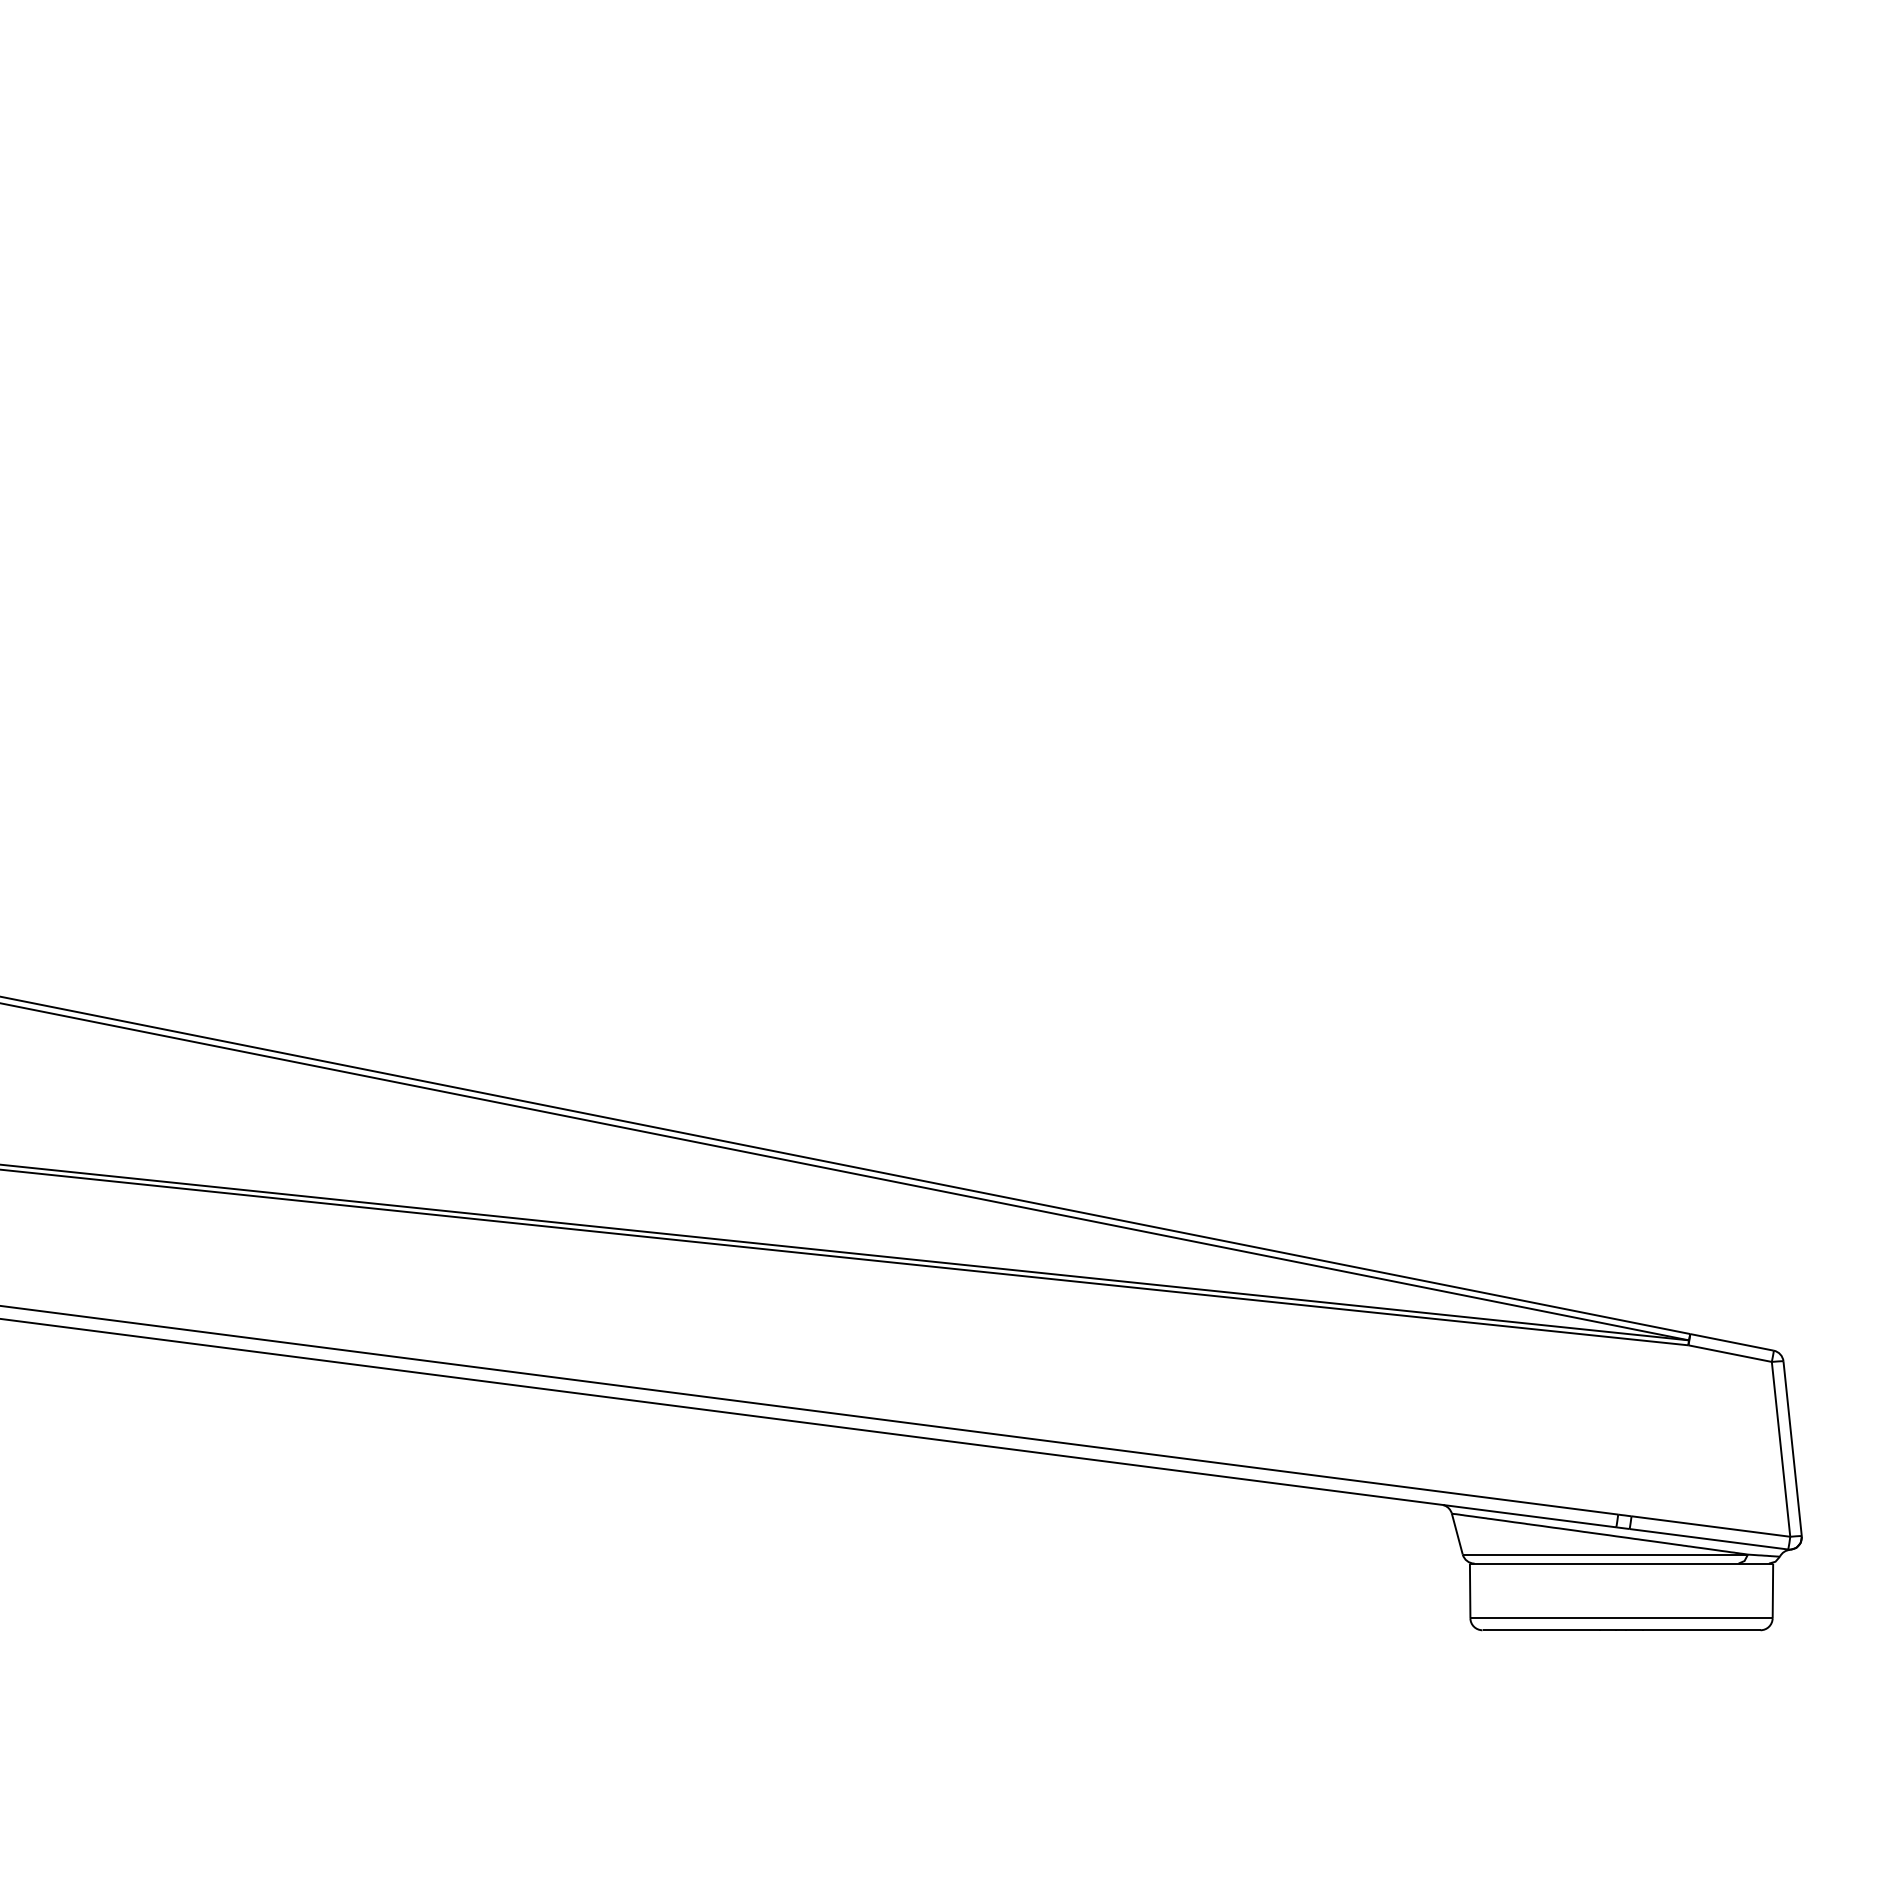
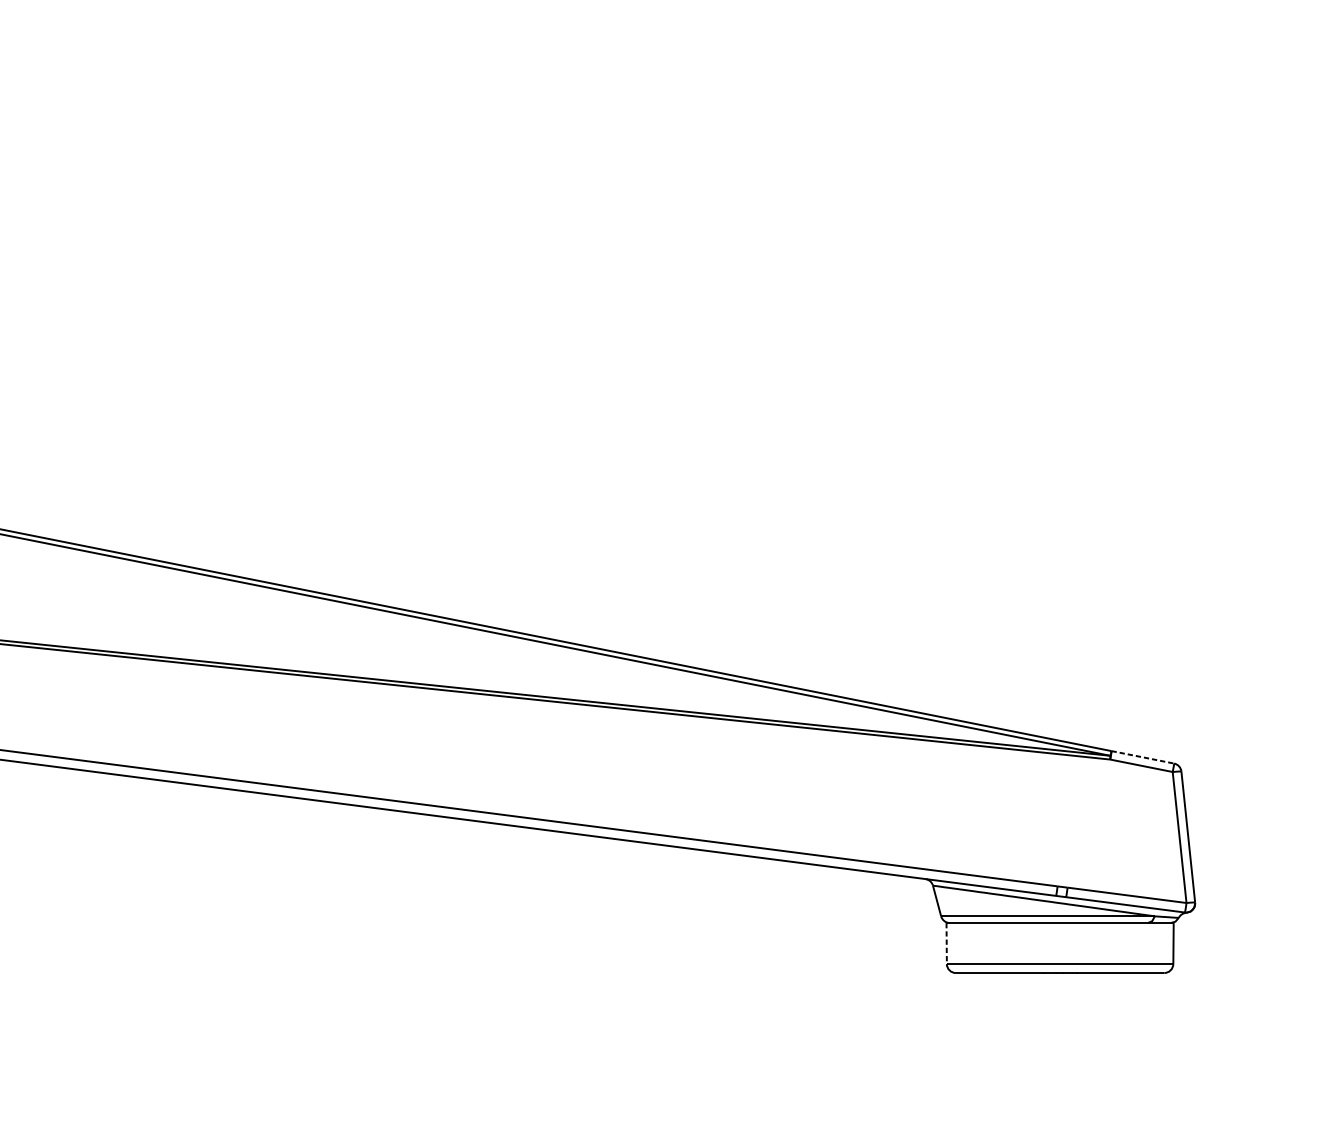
line: (1732, 1342) -> (1143, 757), solid -> dashed
line: (1470, 1591) -> (946, 943), solid -> dashed

